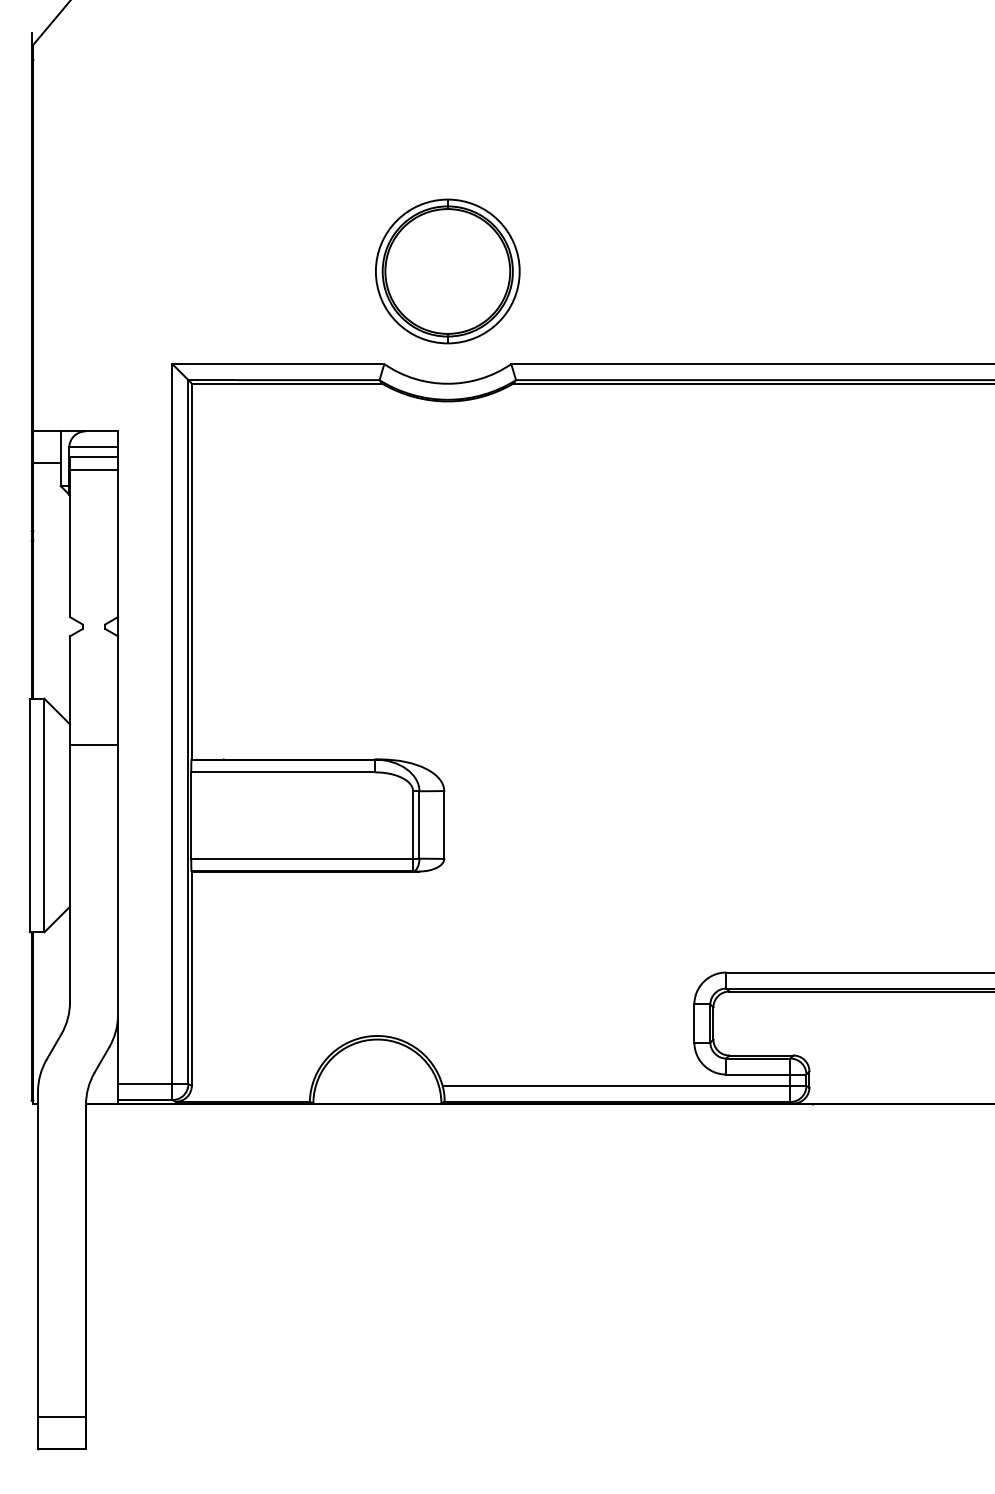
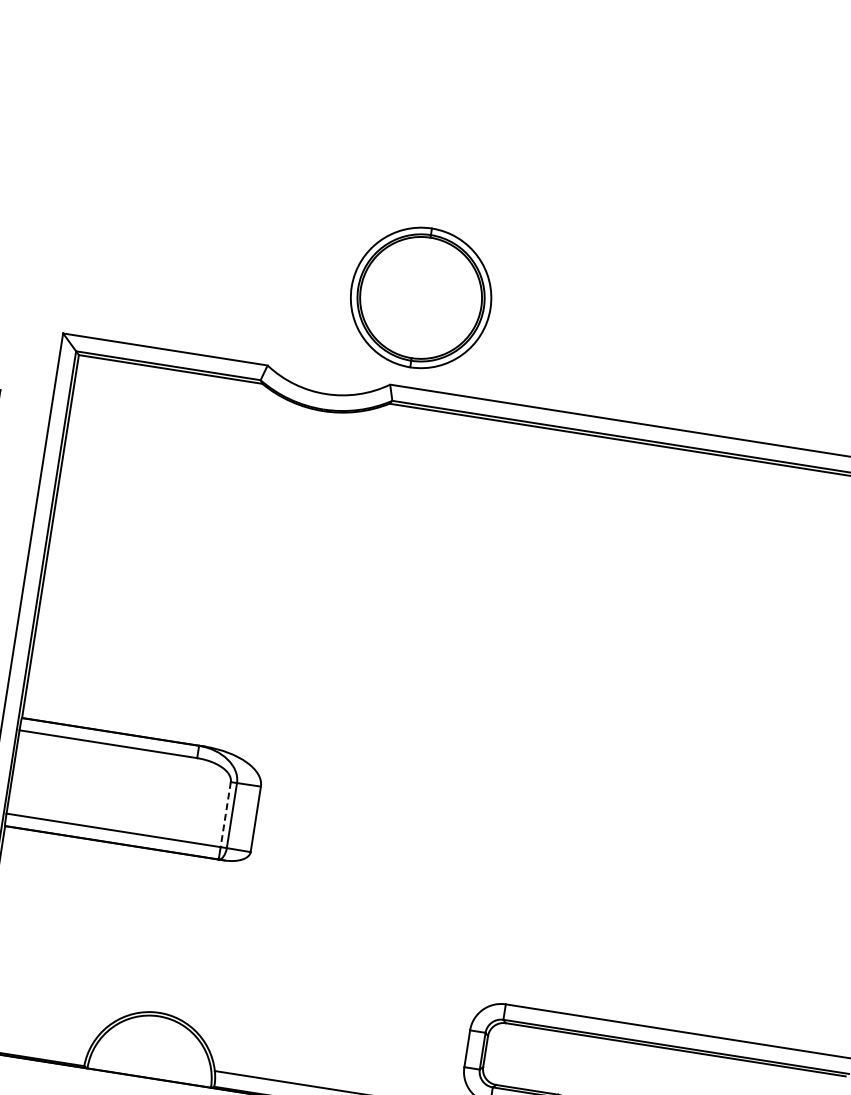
part: (447, 271) -> (420, 297), moved
line: (413, 824) -> (226, 814), solid -> dashed

